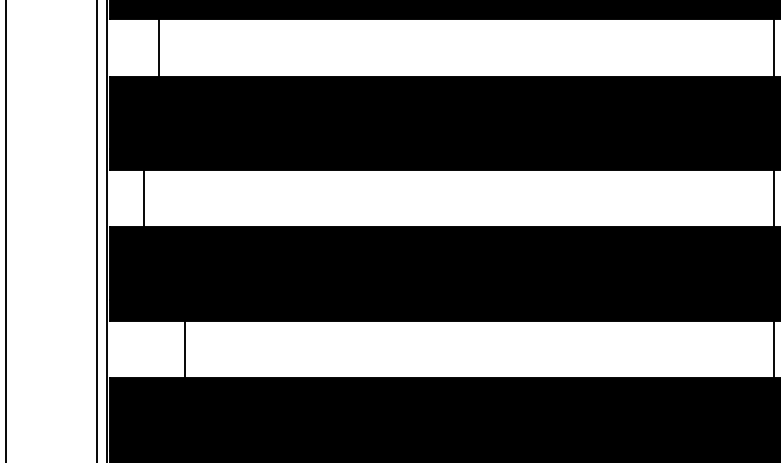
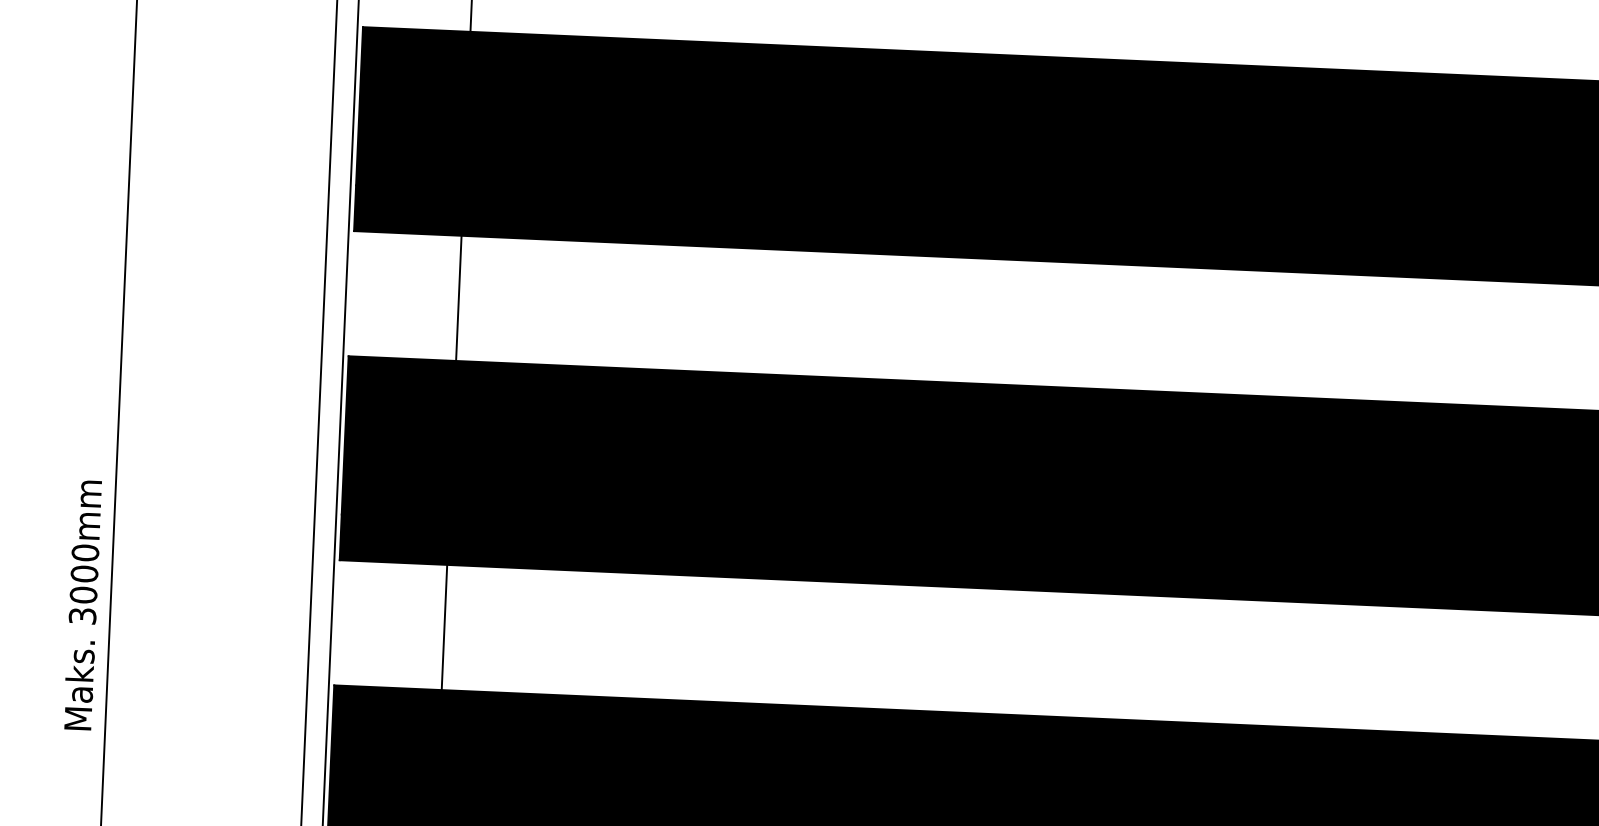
line: (143, 198) -> (458, 297), moved
line: (184, 349) -> (443, 627), moved

